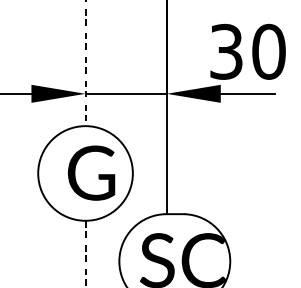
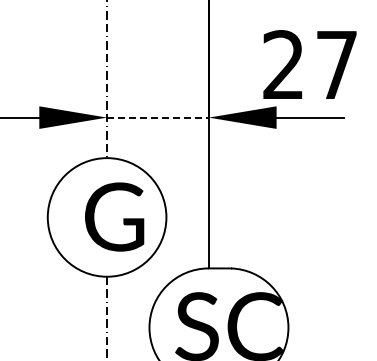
text: (247, 52) -> (310, 65), 30 -> 27
line: (125, 93) -> (157, 117), solid -> dashed

